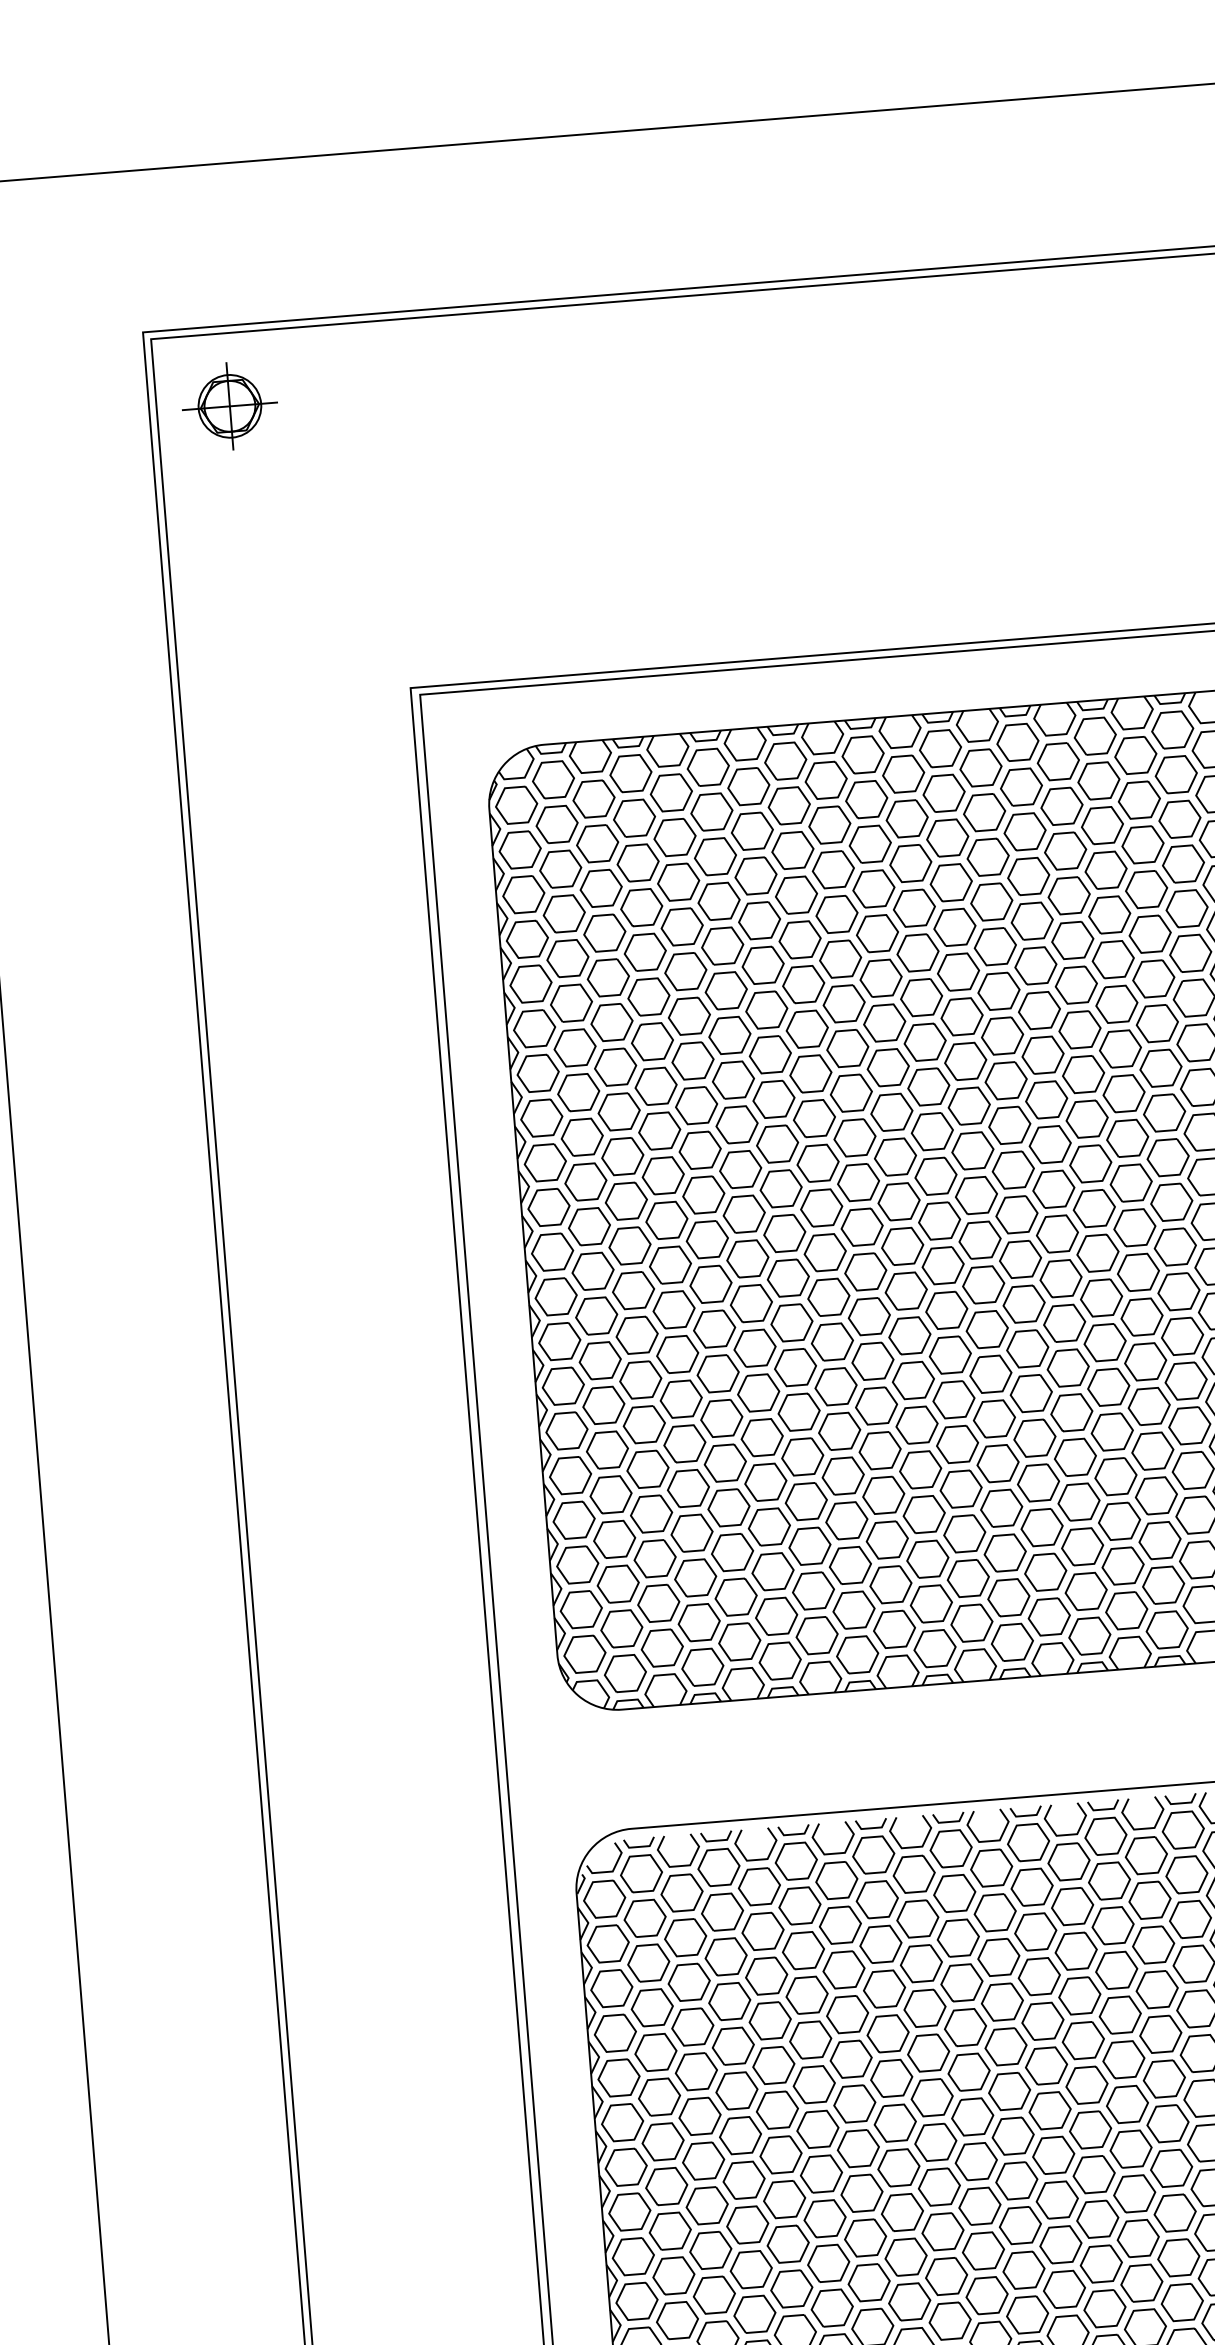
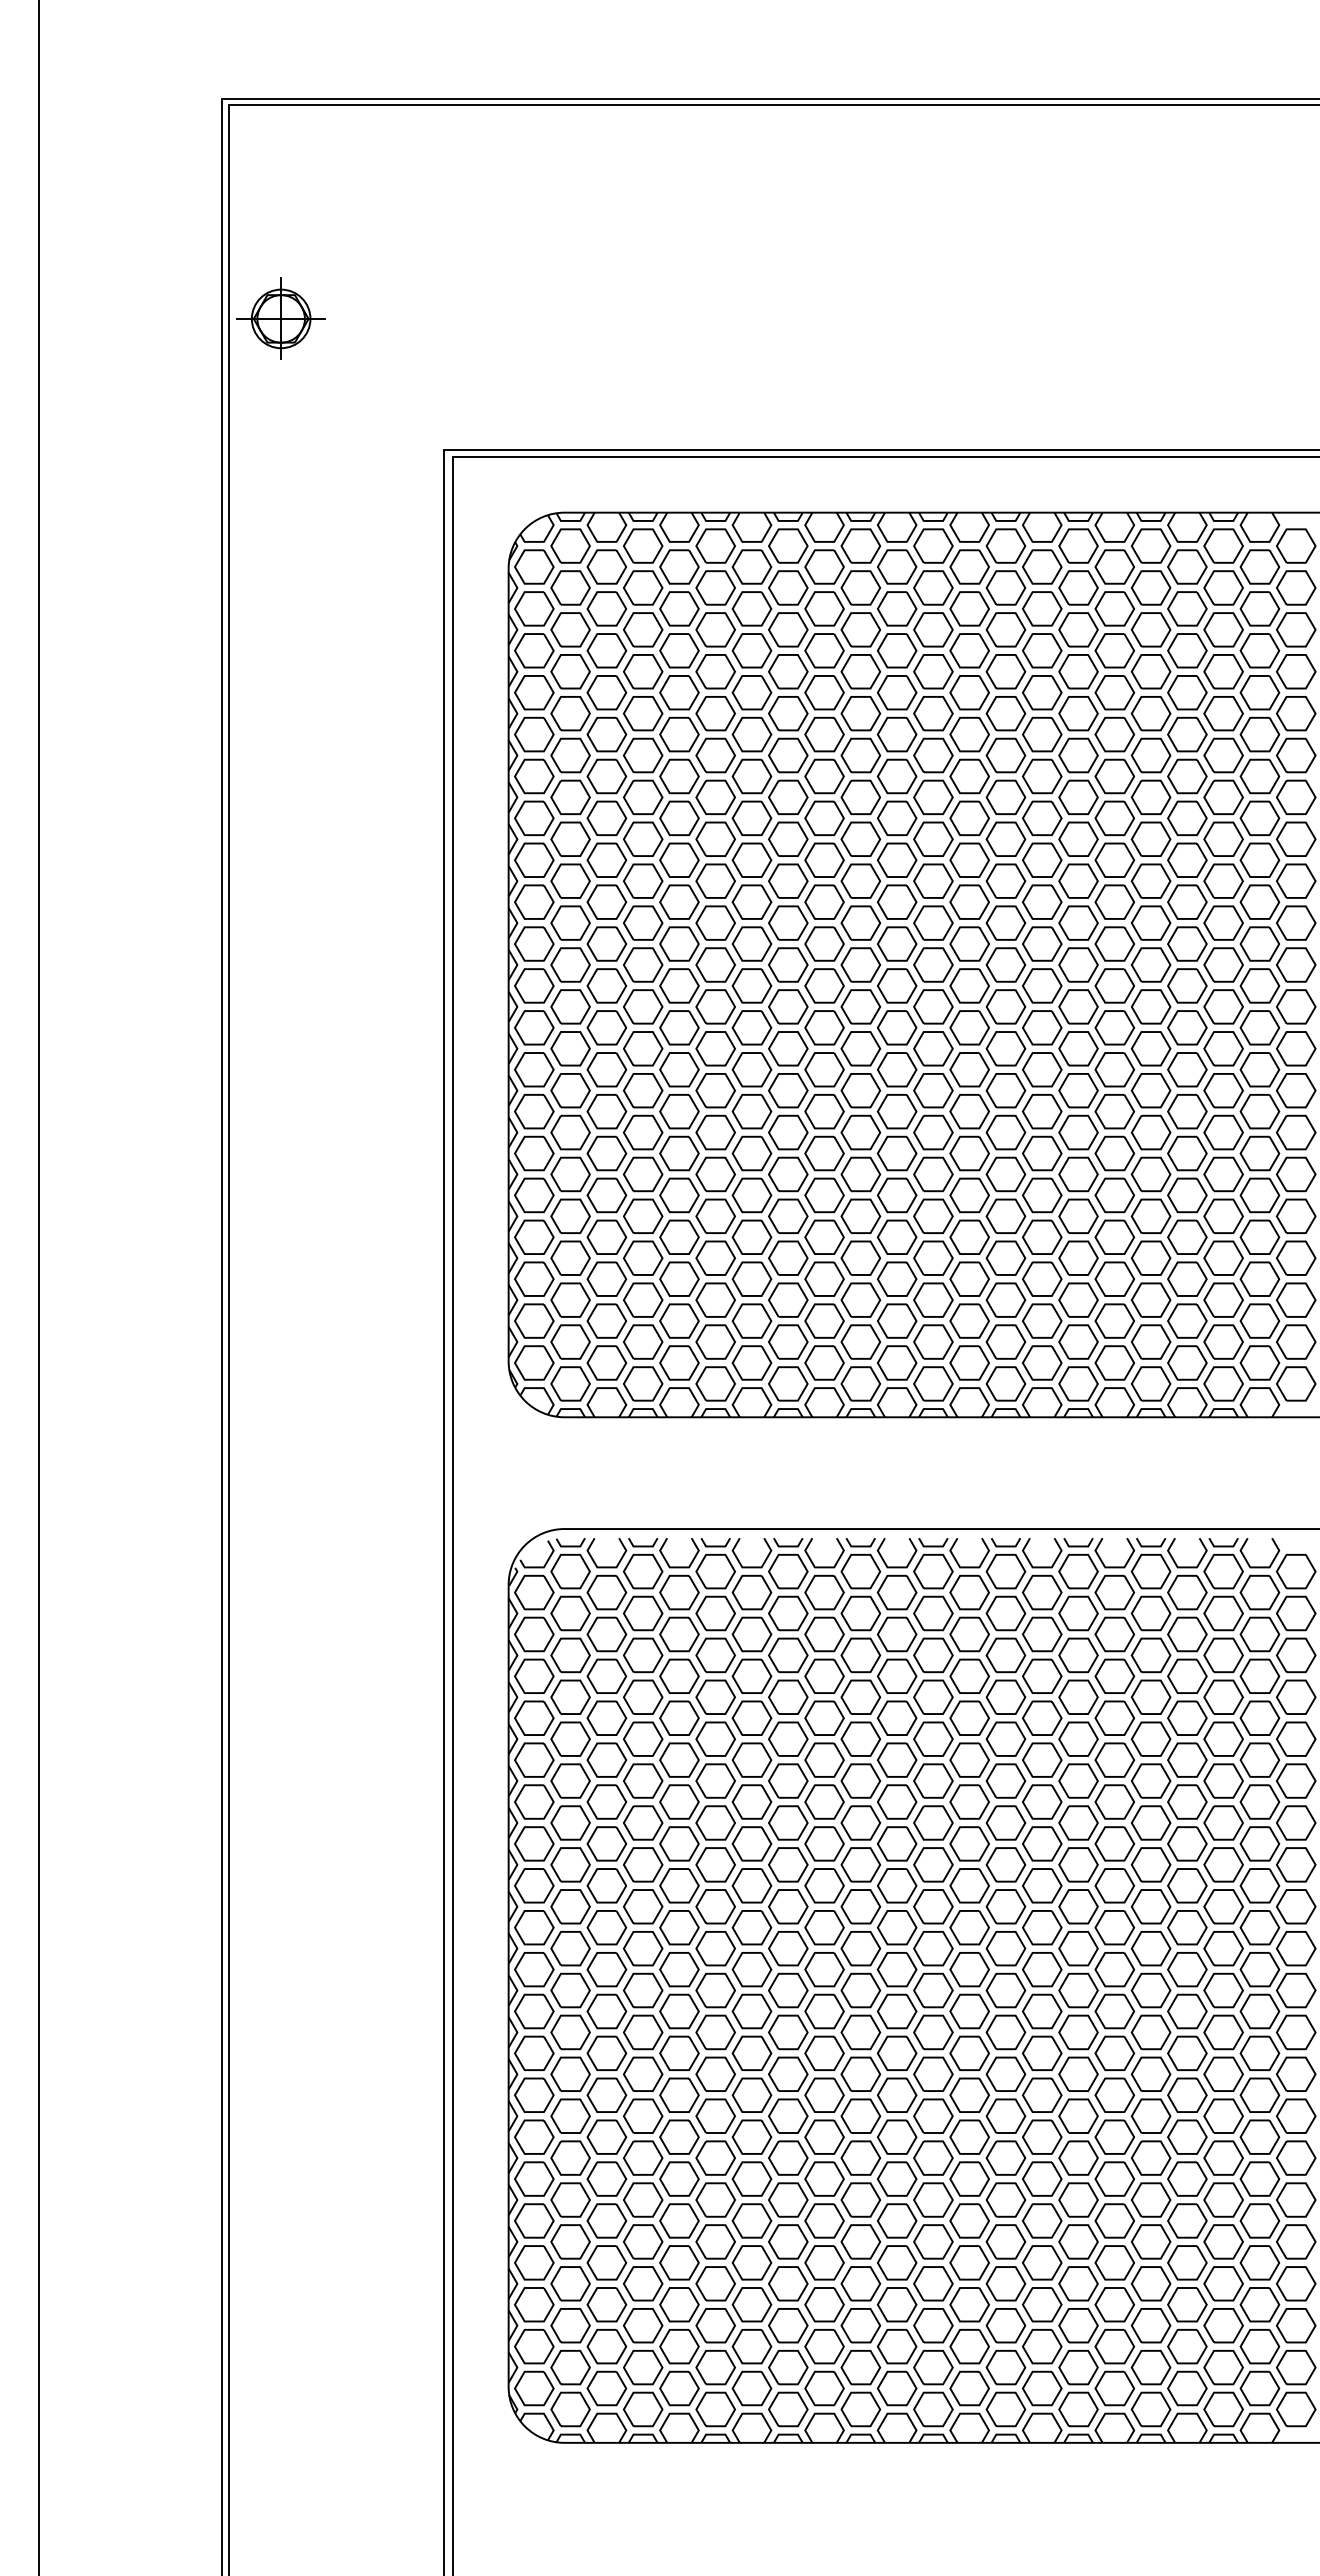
part: (229, 405) -> (280, 318), moved

